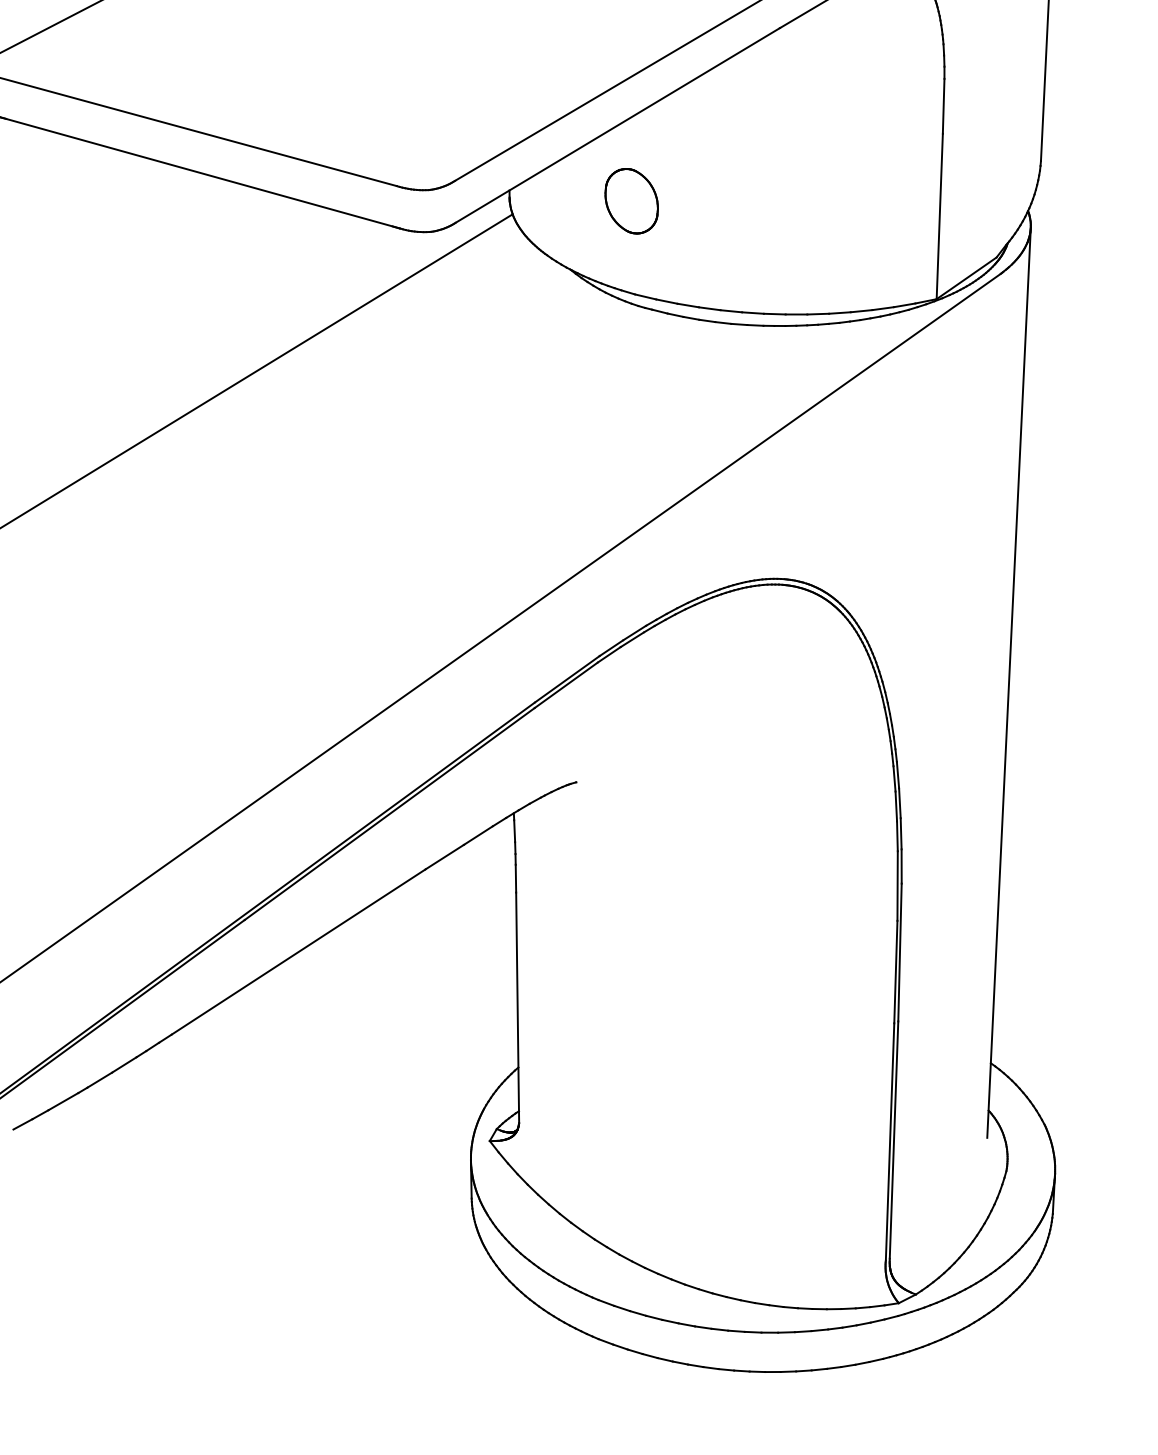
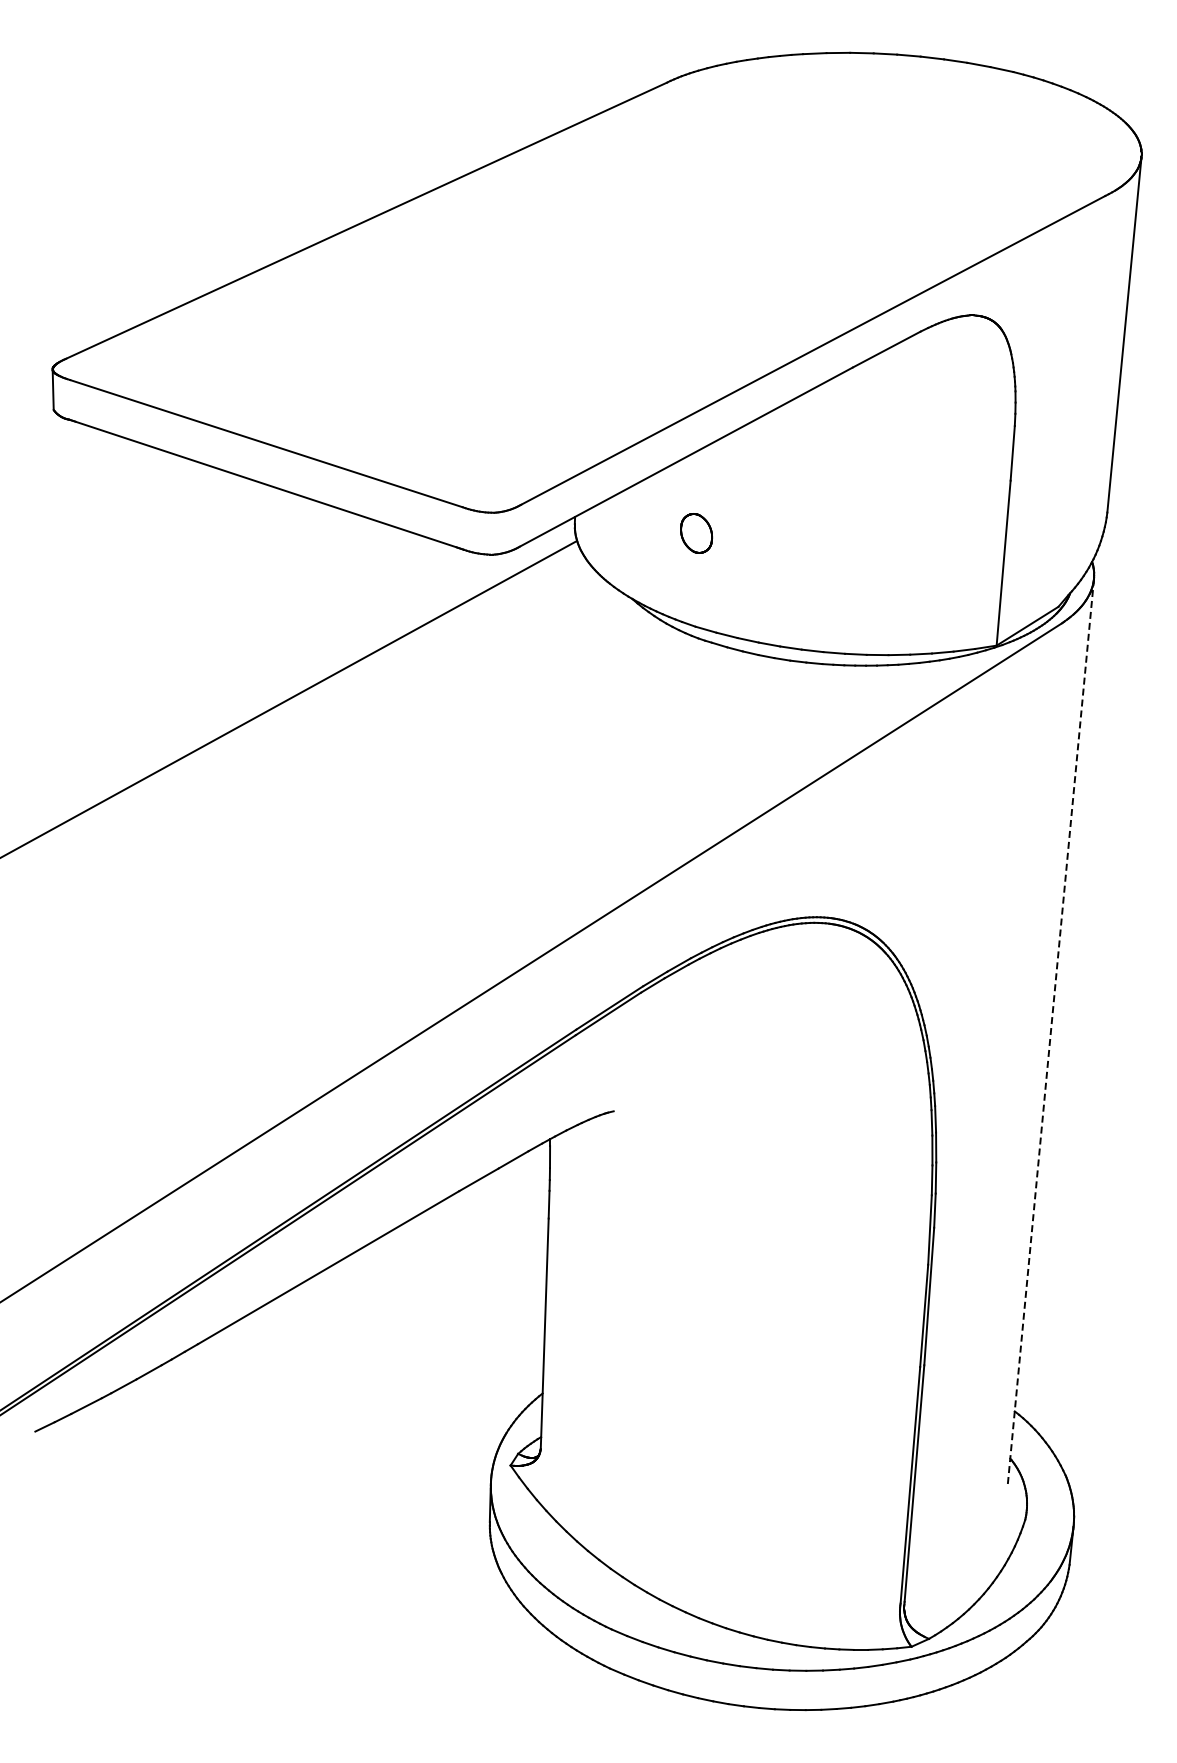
part: (631, 201) -> (696, 533), size x0.6
line: (1008, 683) -> (1050, 1032), solid -> dashed

